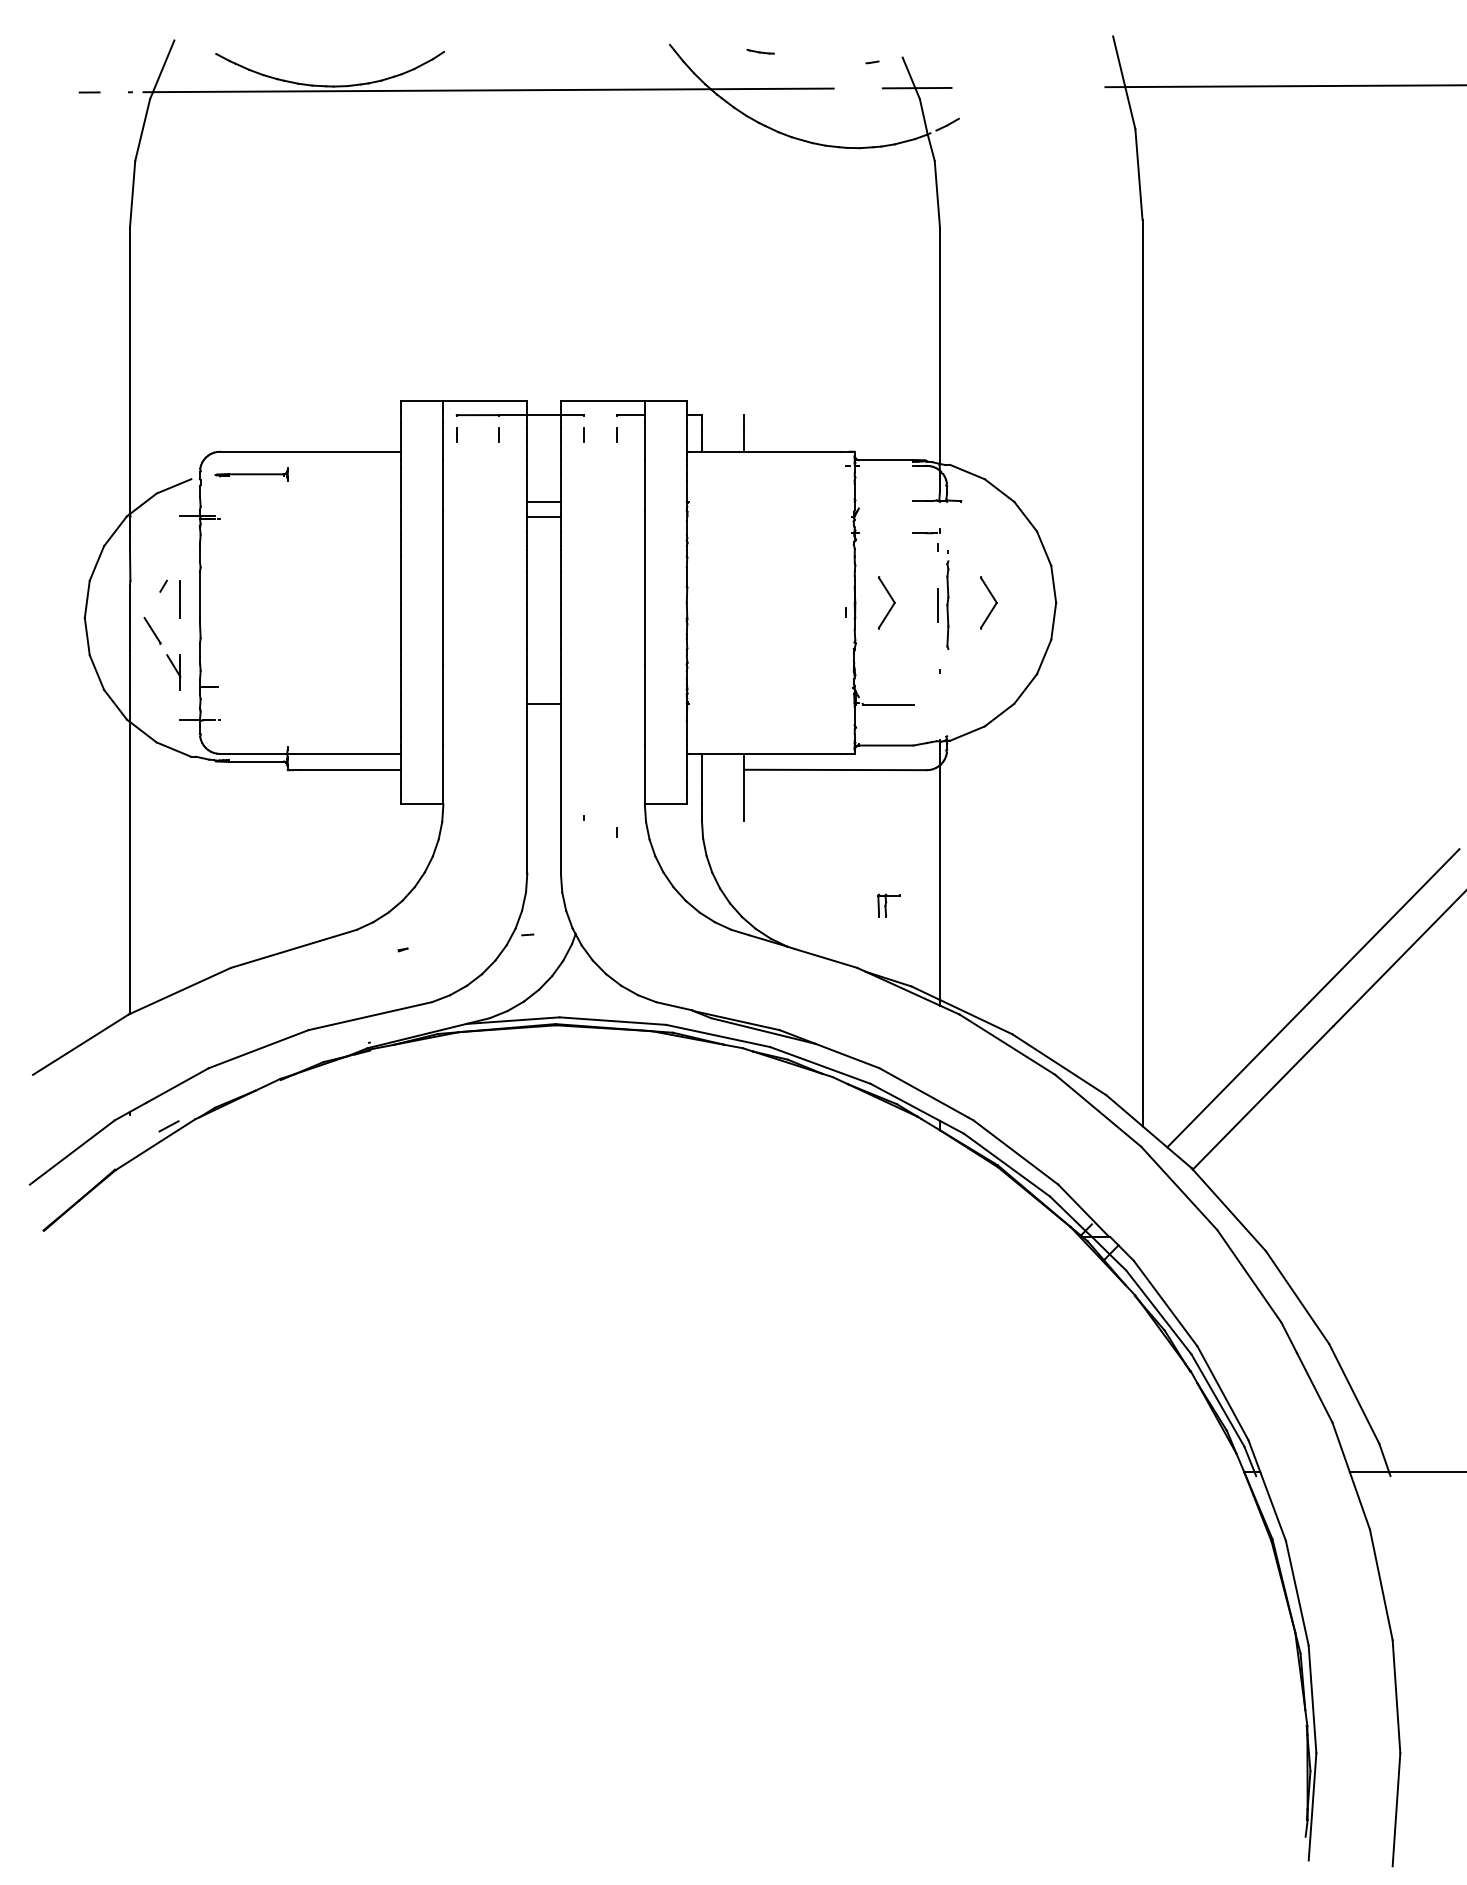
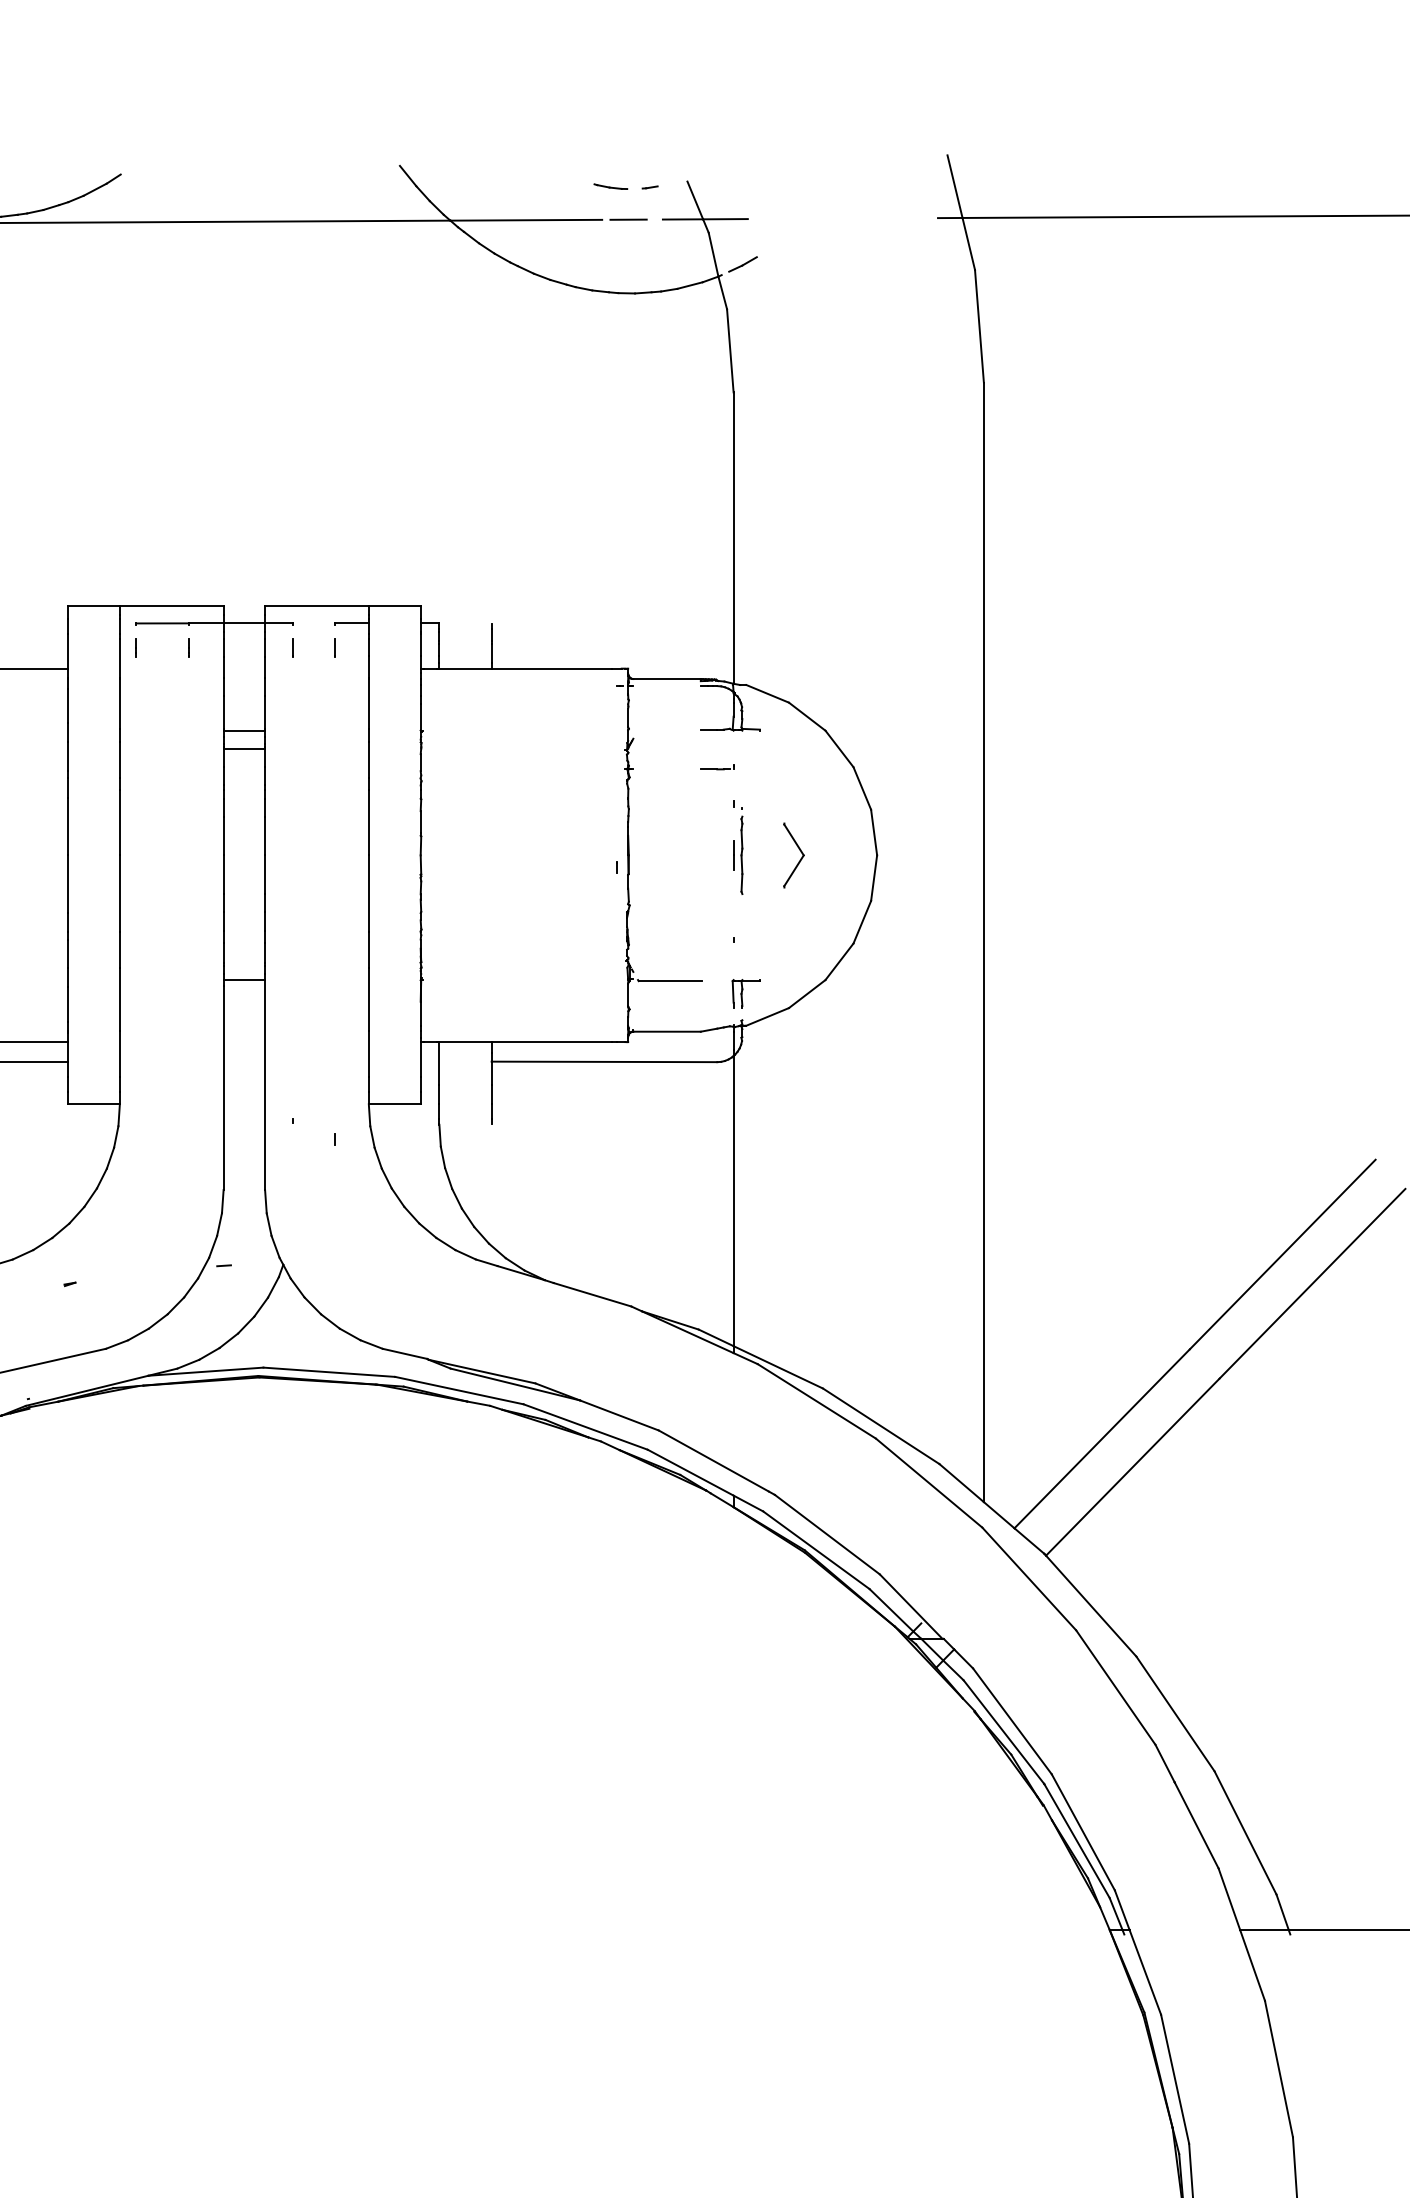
line: (760, 51) -> (610, 186), moved
line: (854, 88) -> (627, 219), added
part: (943, 596) -> (737, 847), size x0.71
part: (886, 602) -> (667, 854), removed
part: (888, 905) -> (745, 993), moved

